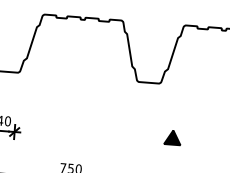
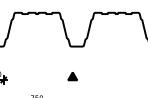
part: (172, 137) -> (72, 76), moved

